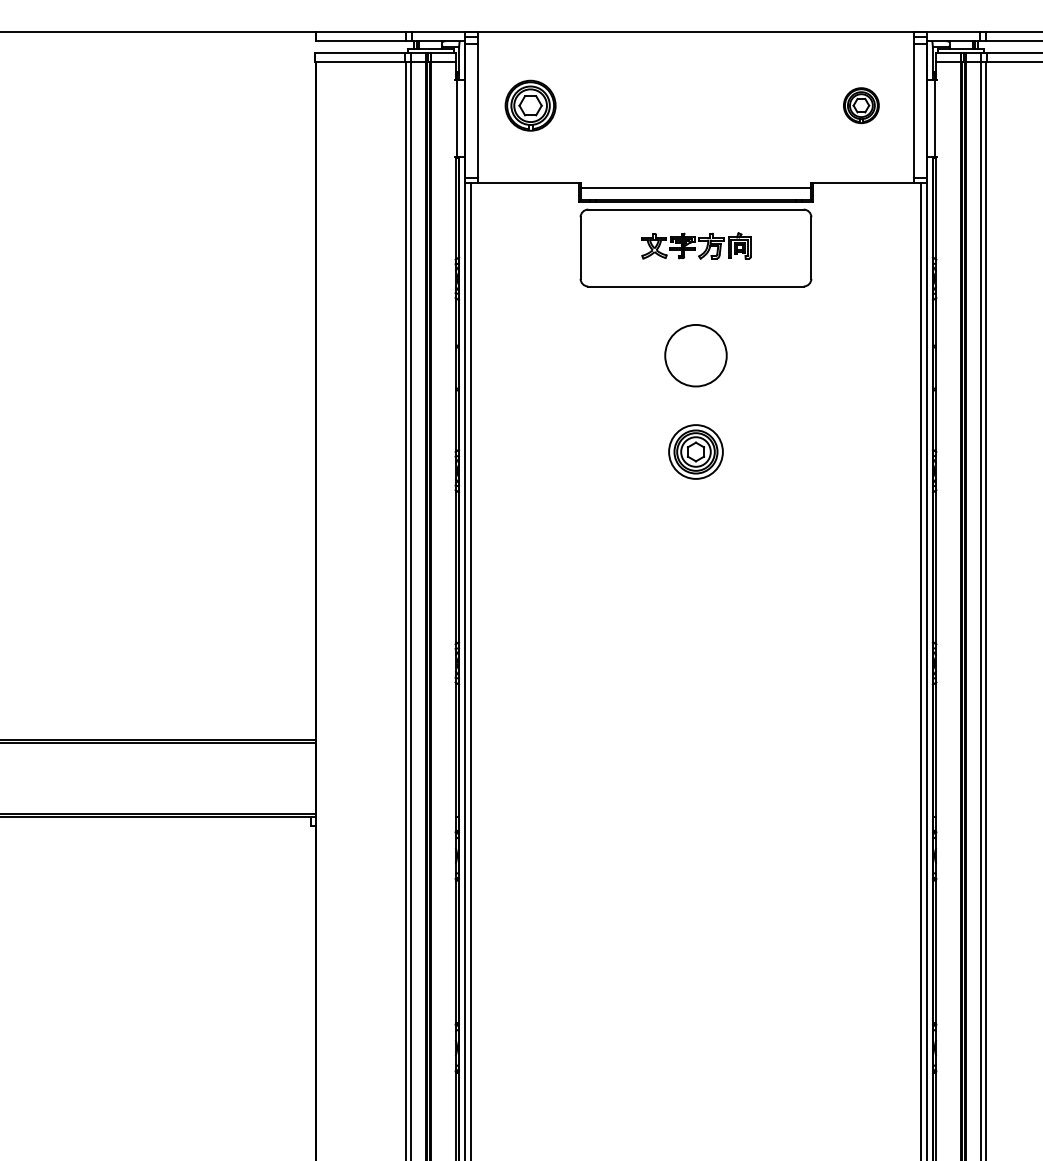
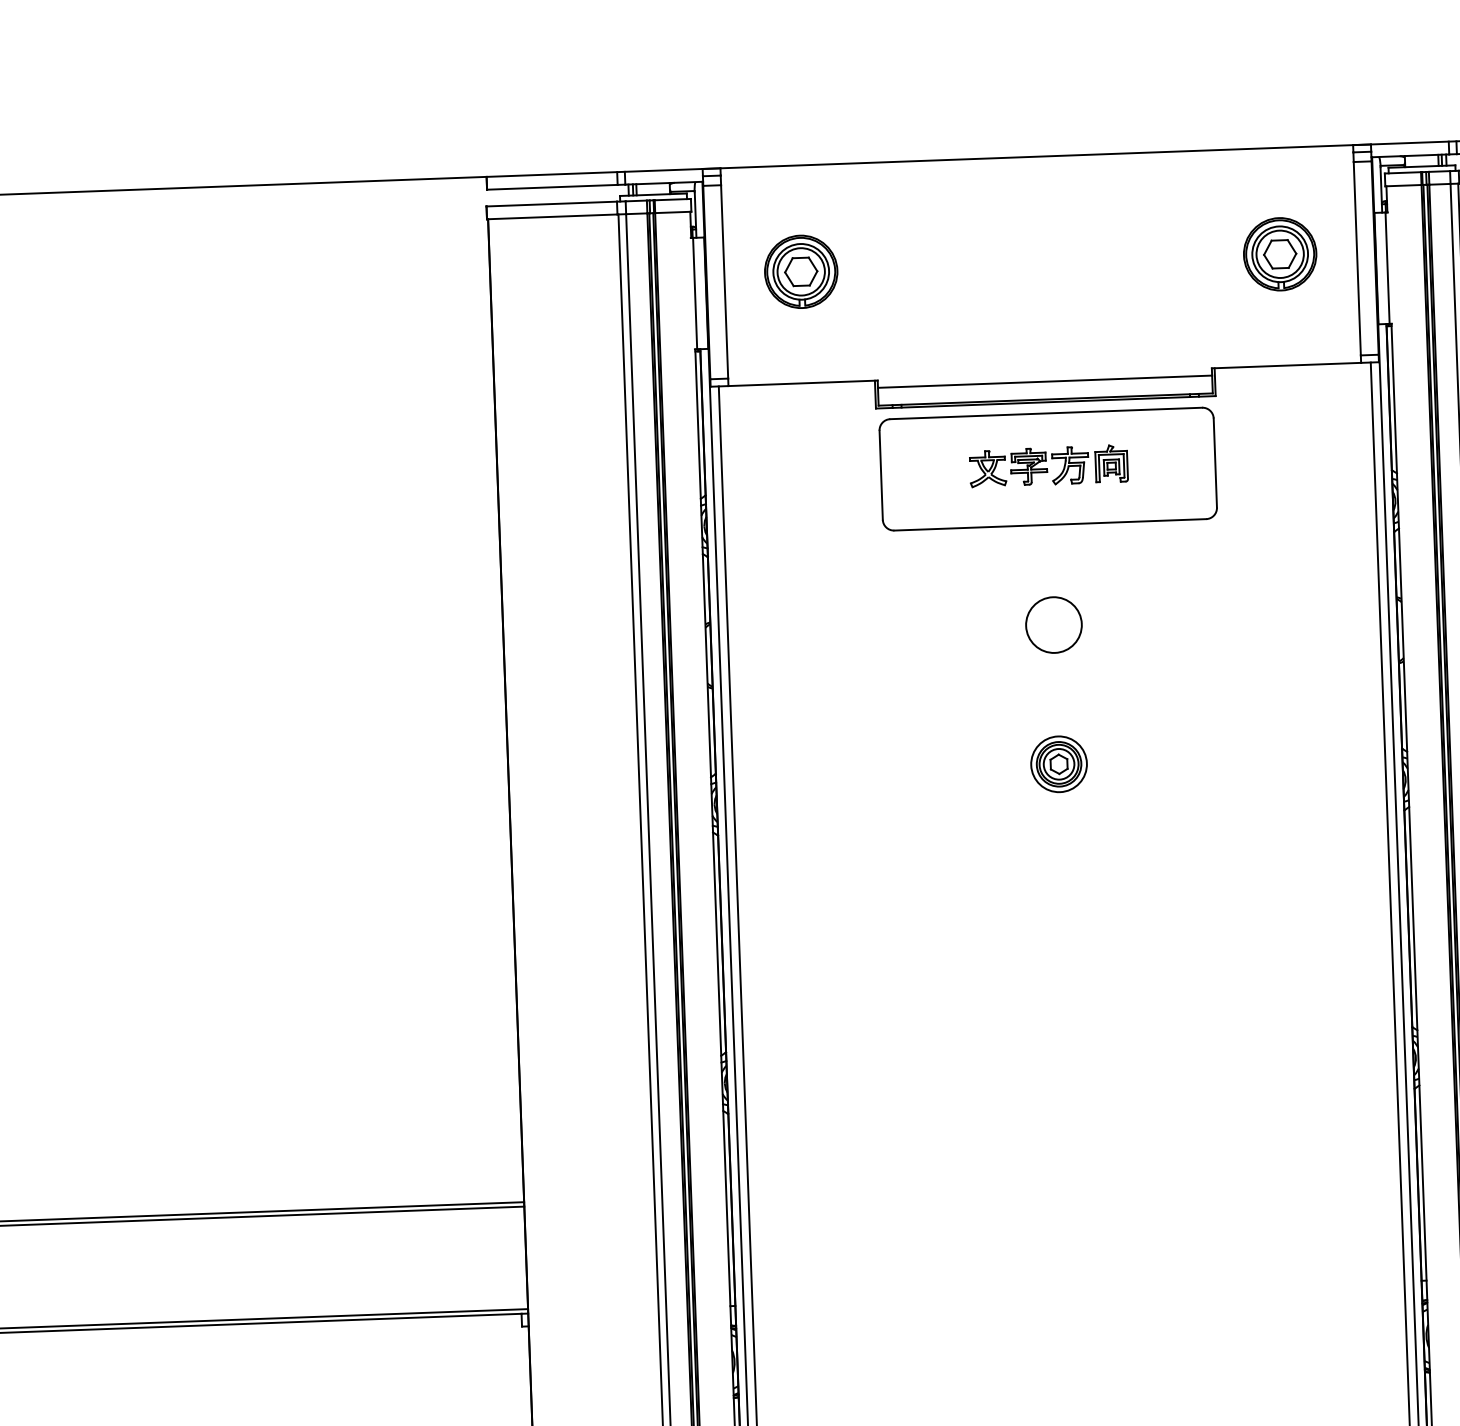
part: (861, 105) -> (1280, 253), size x1.43
circle: (695, 355) -> (1053, 624), size x0.62
part: (695, 451) -> (1058, 763), size x0.71

